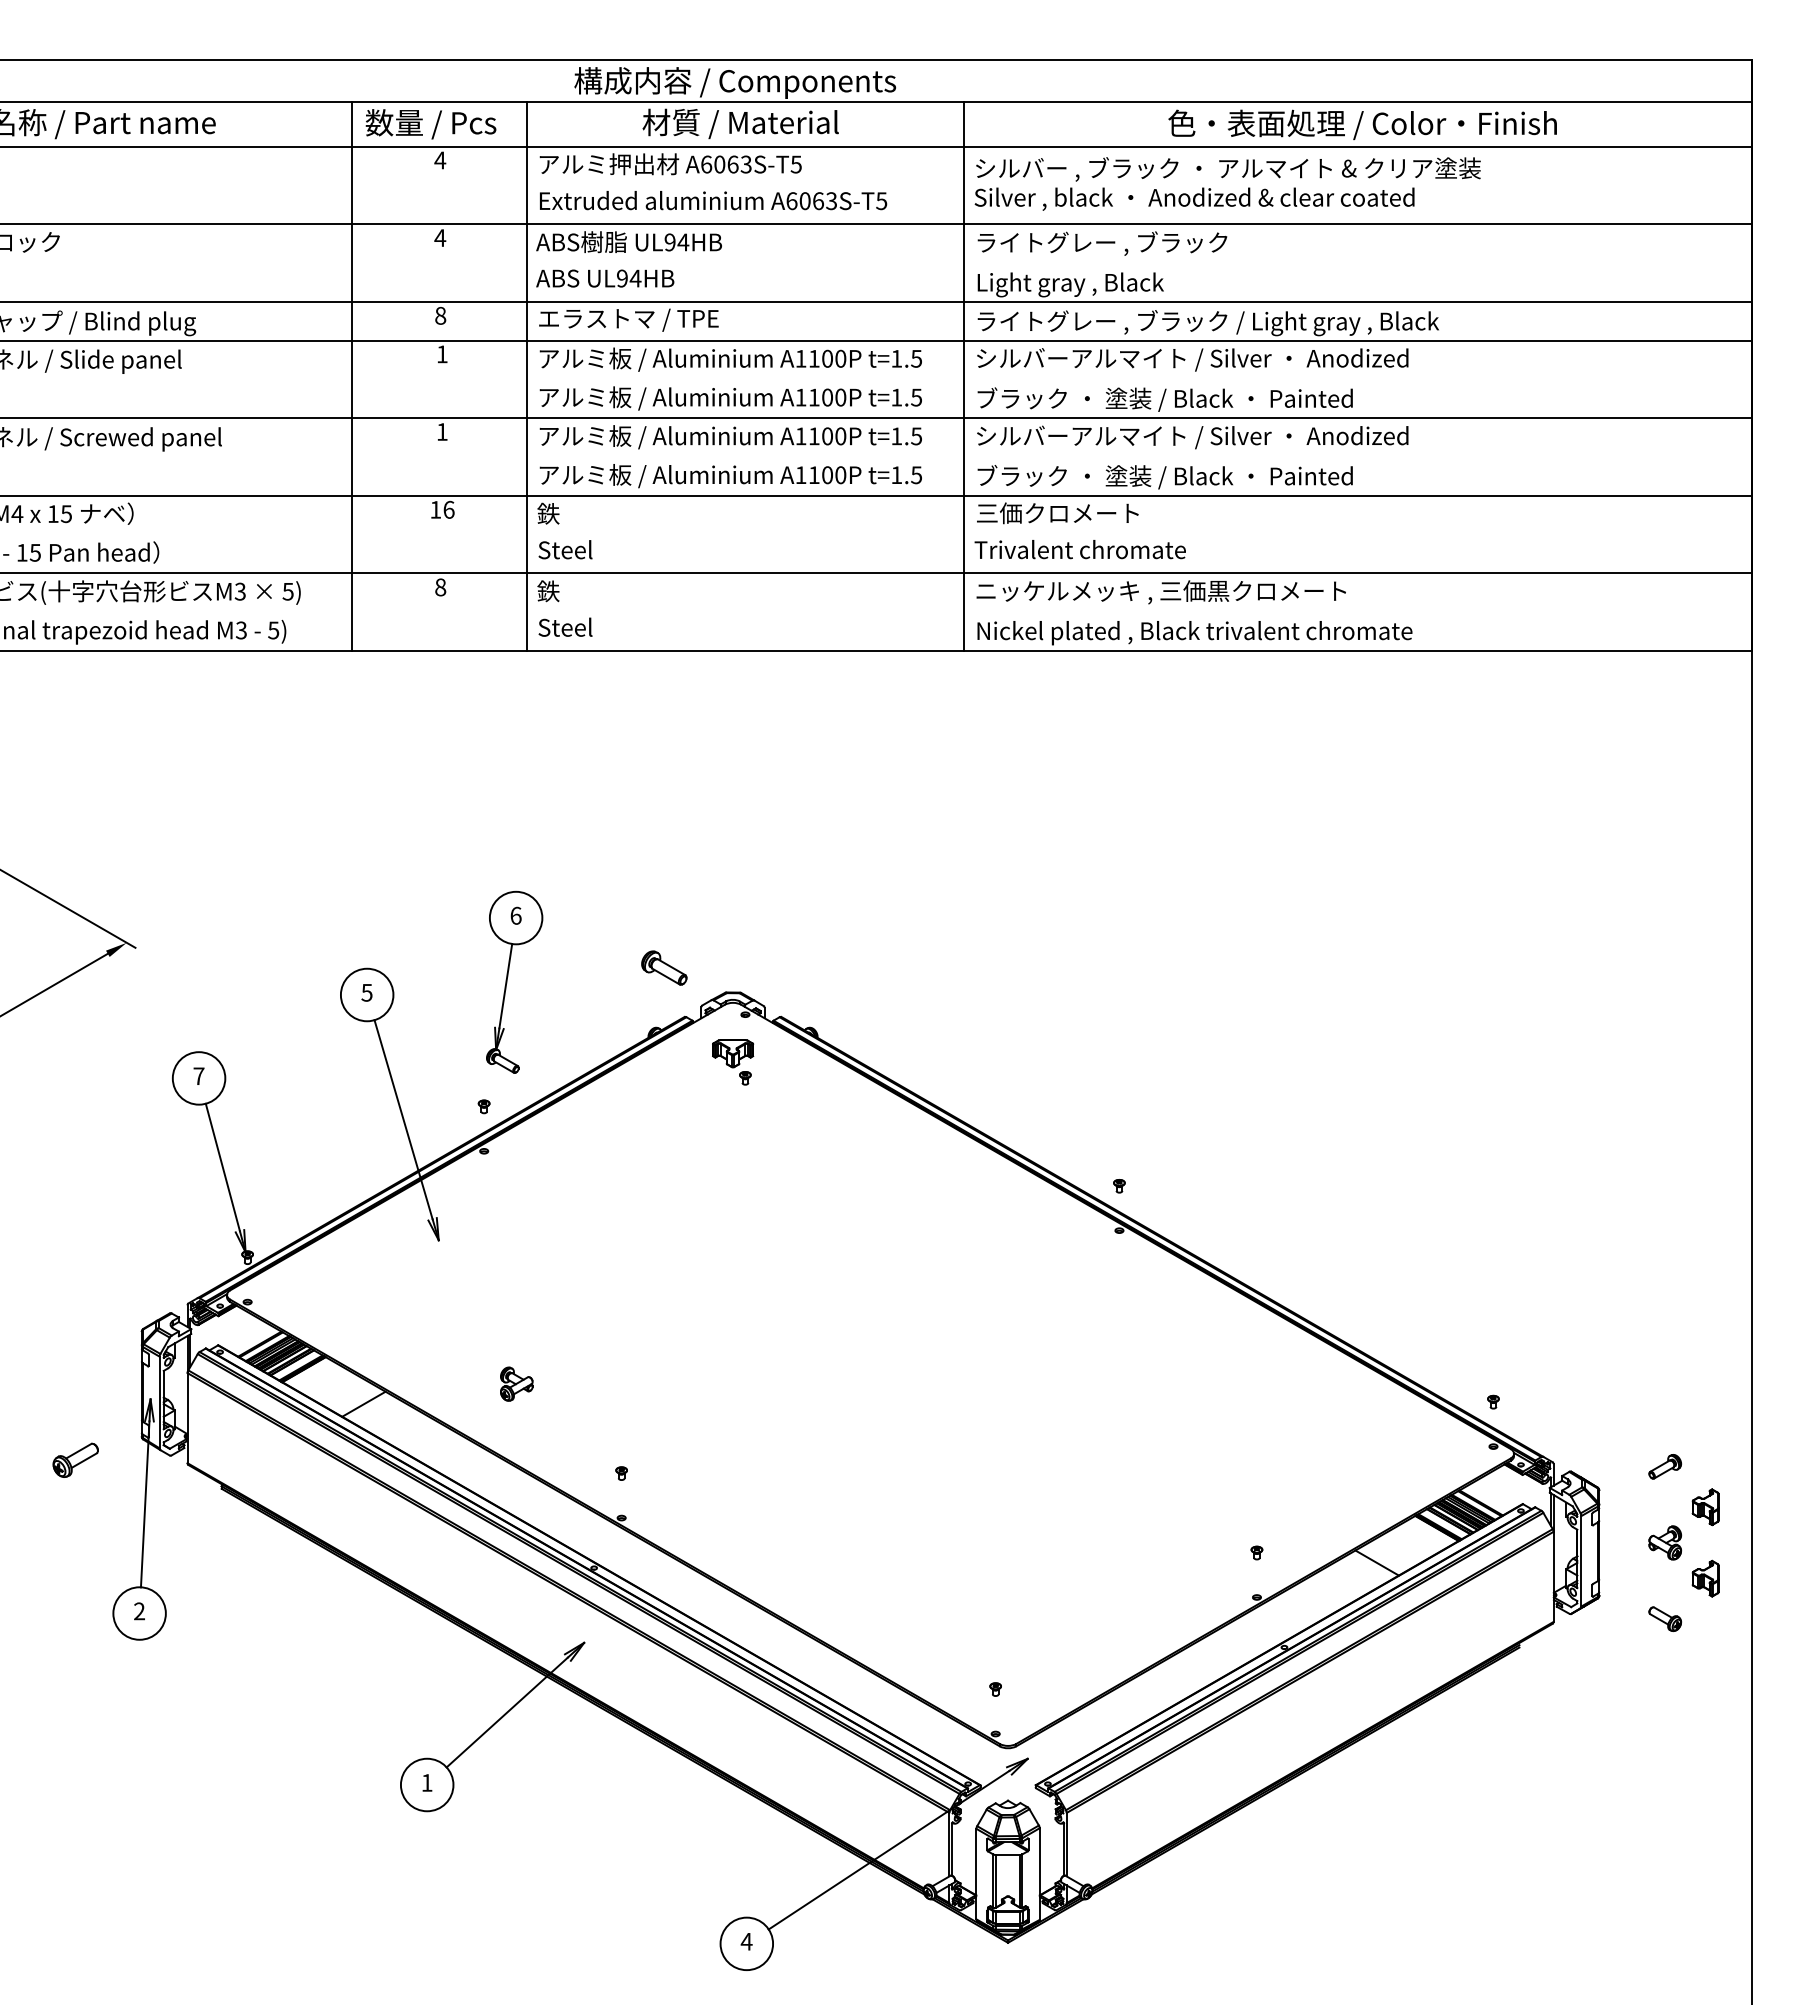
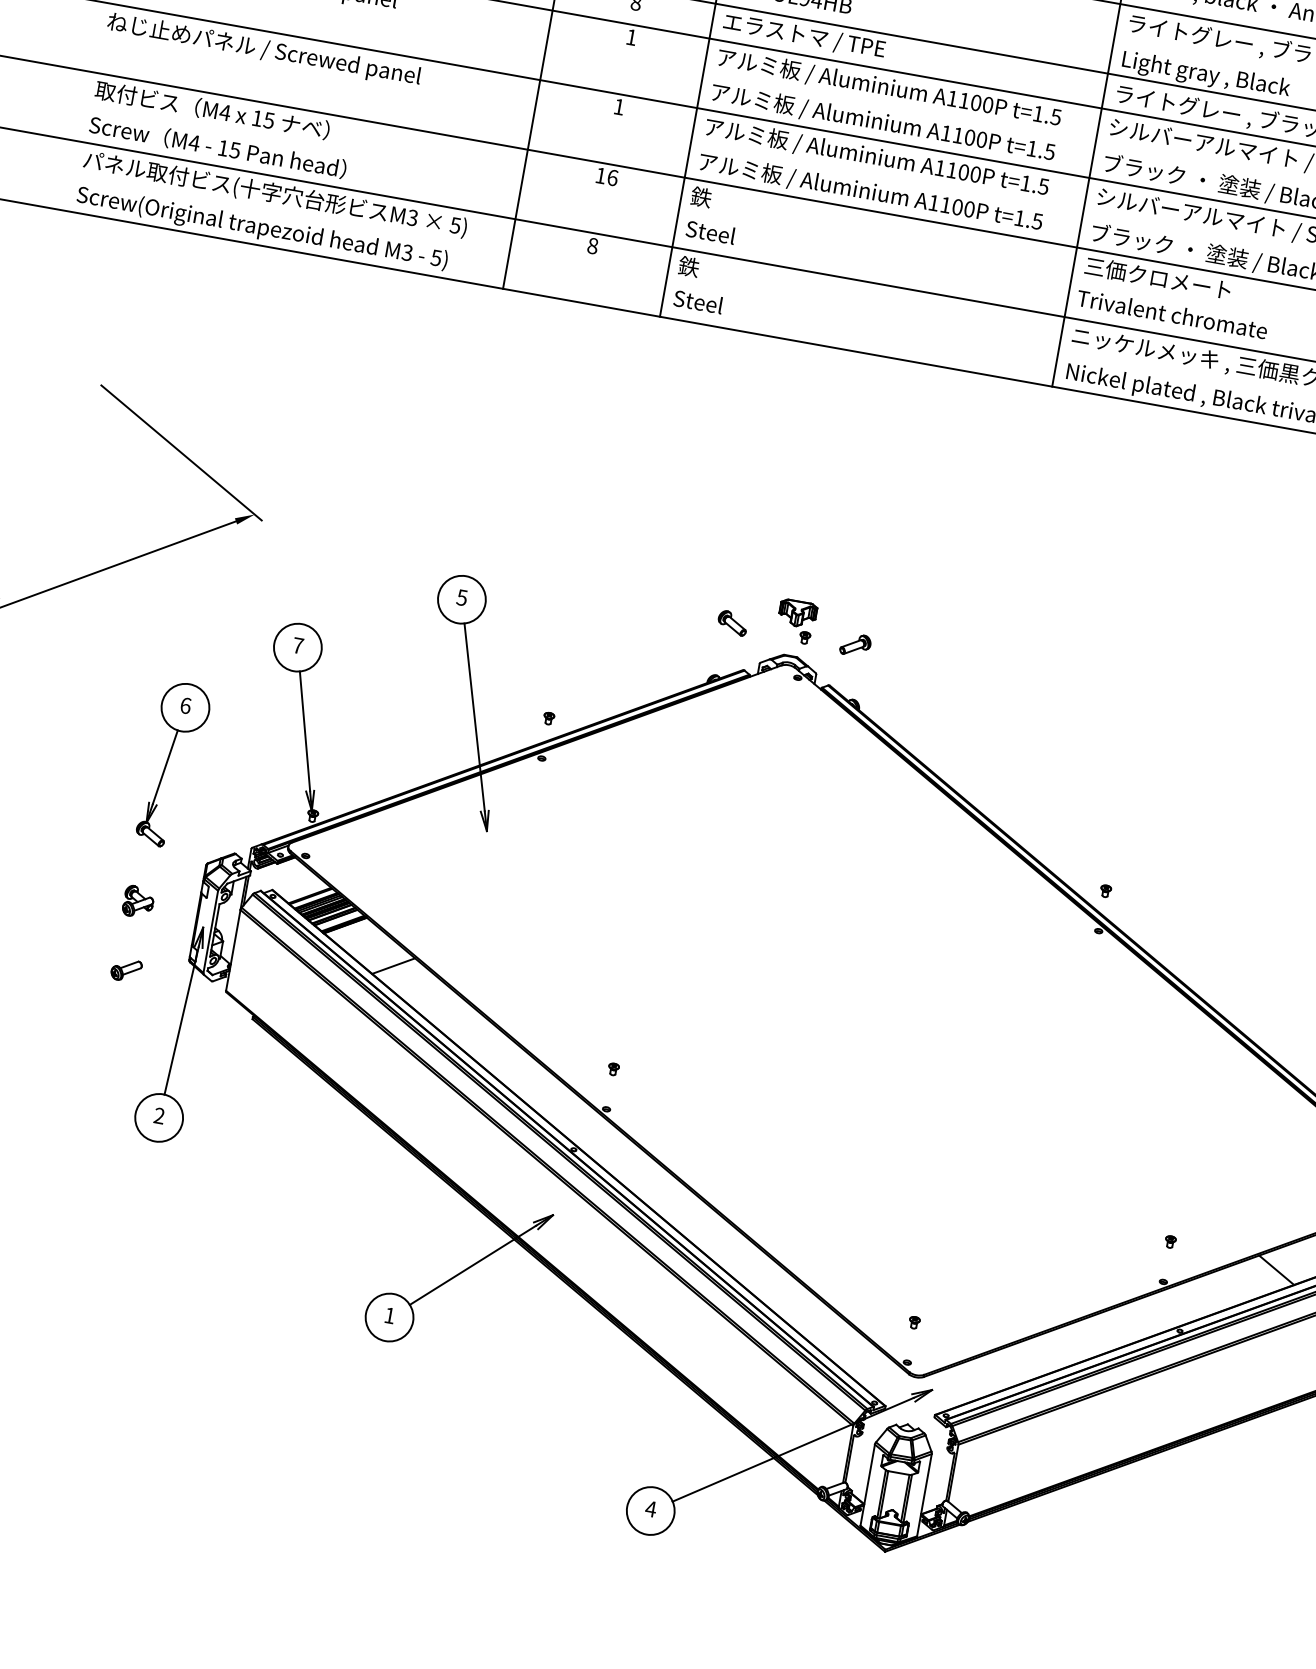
part: (664, 968) -> (732, 623), size x0.71
part: (801, 968) -> (855, 645), added
part: (507, 981) -> (167, 763), moved
part: (733, 1062) -> (796, 621), moved
part: (516, 1383) -> (138, 901), moved
part: (75, 1460) -> (126, 970), size x0.71

